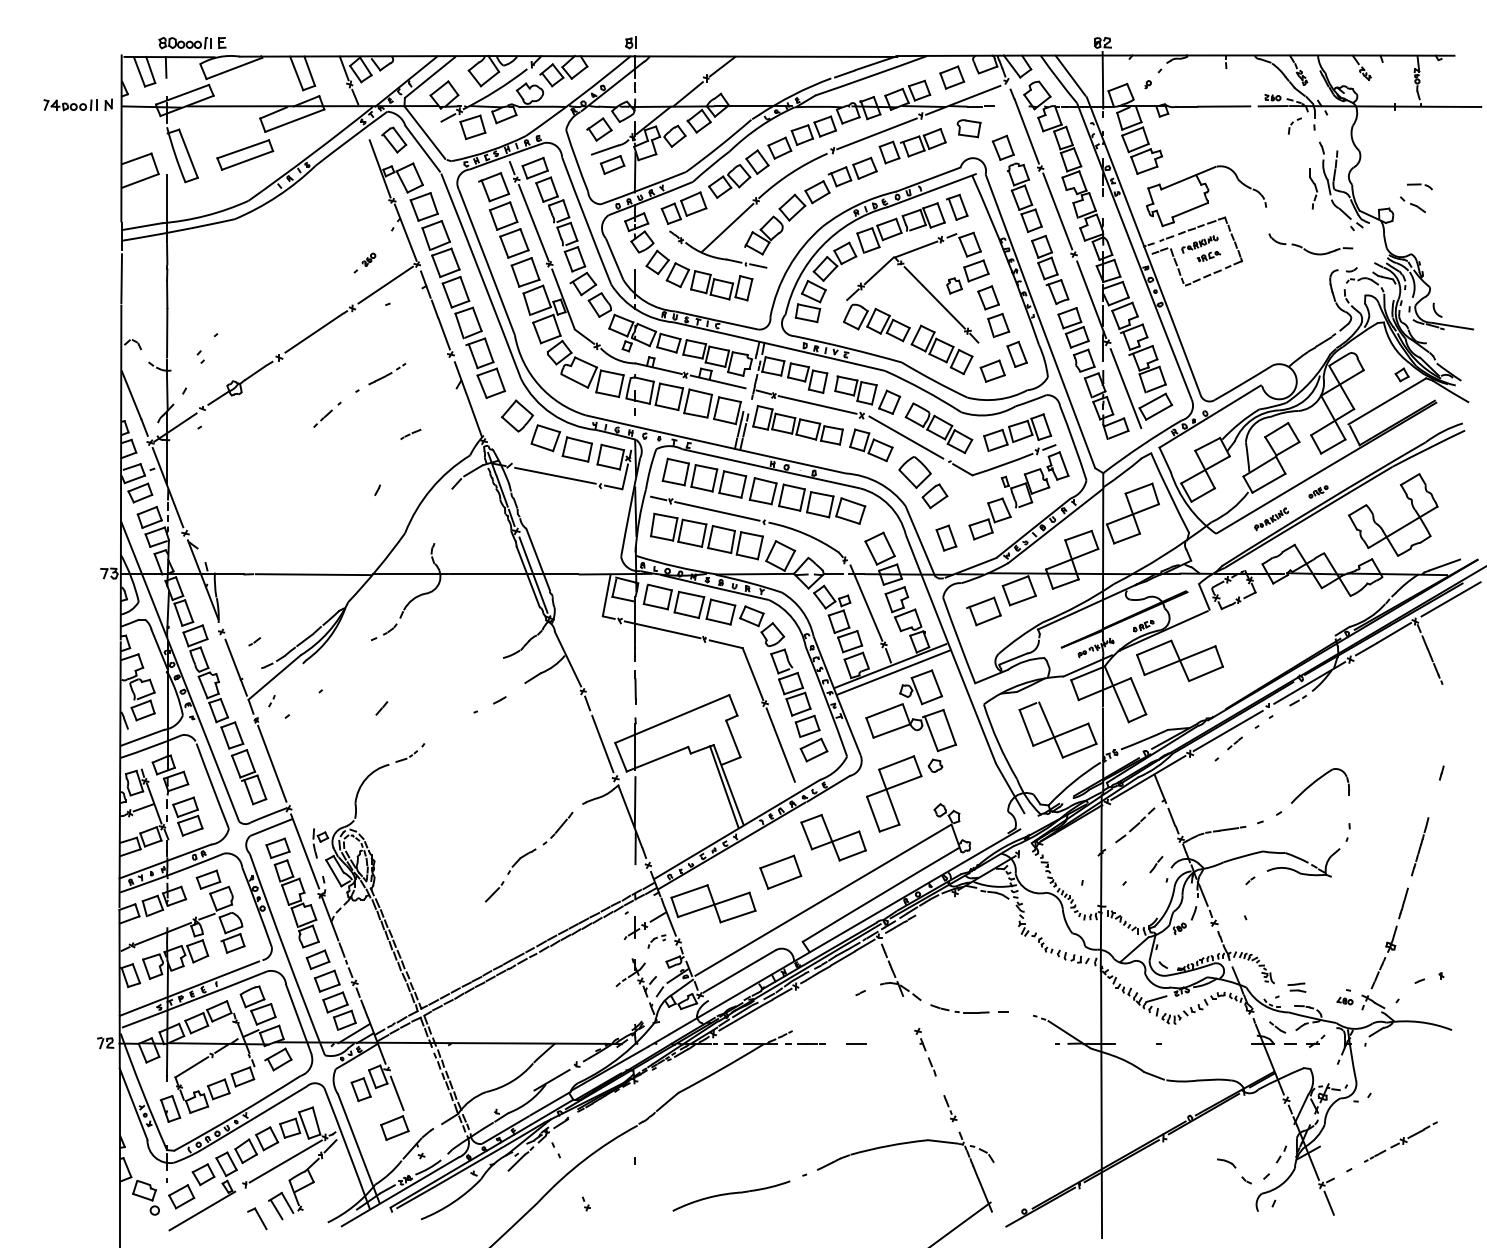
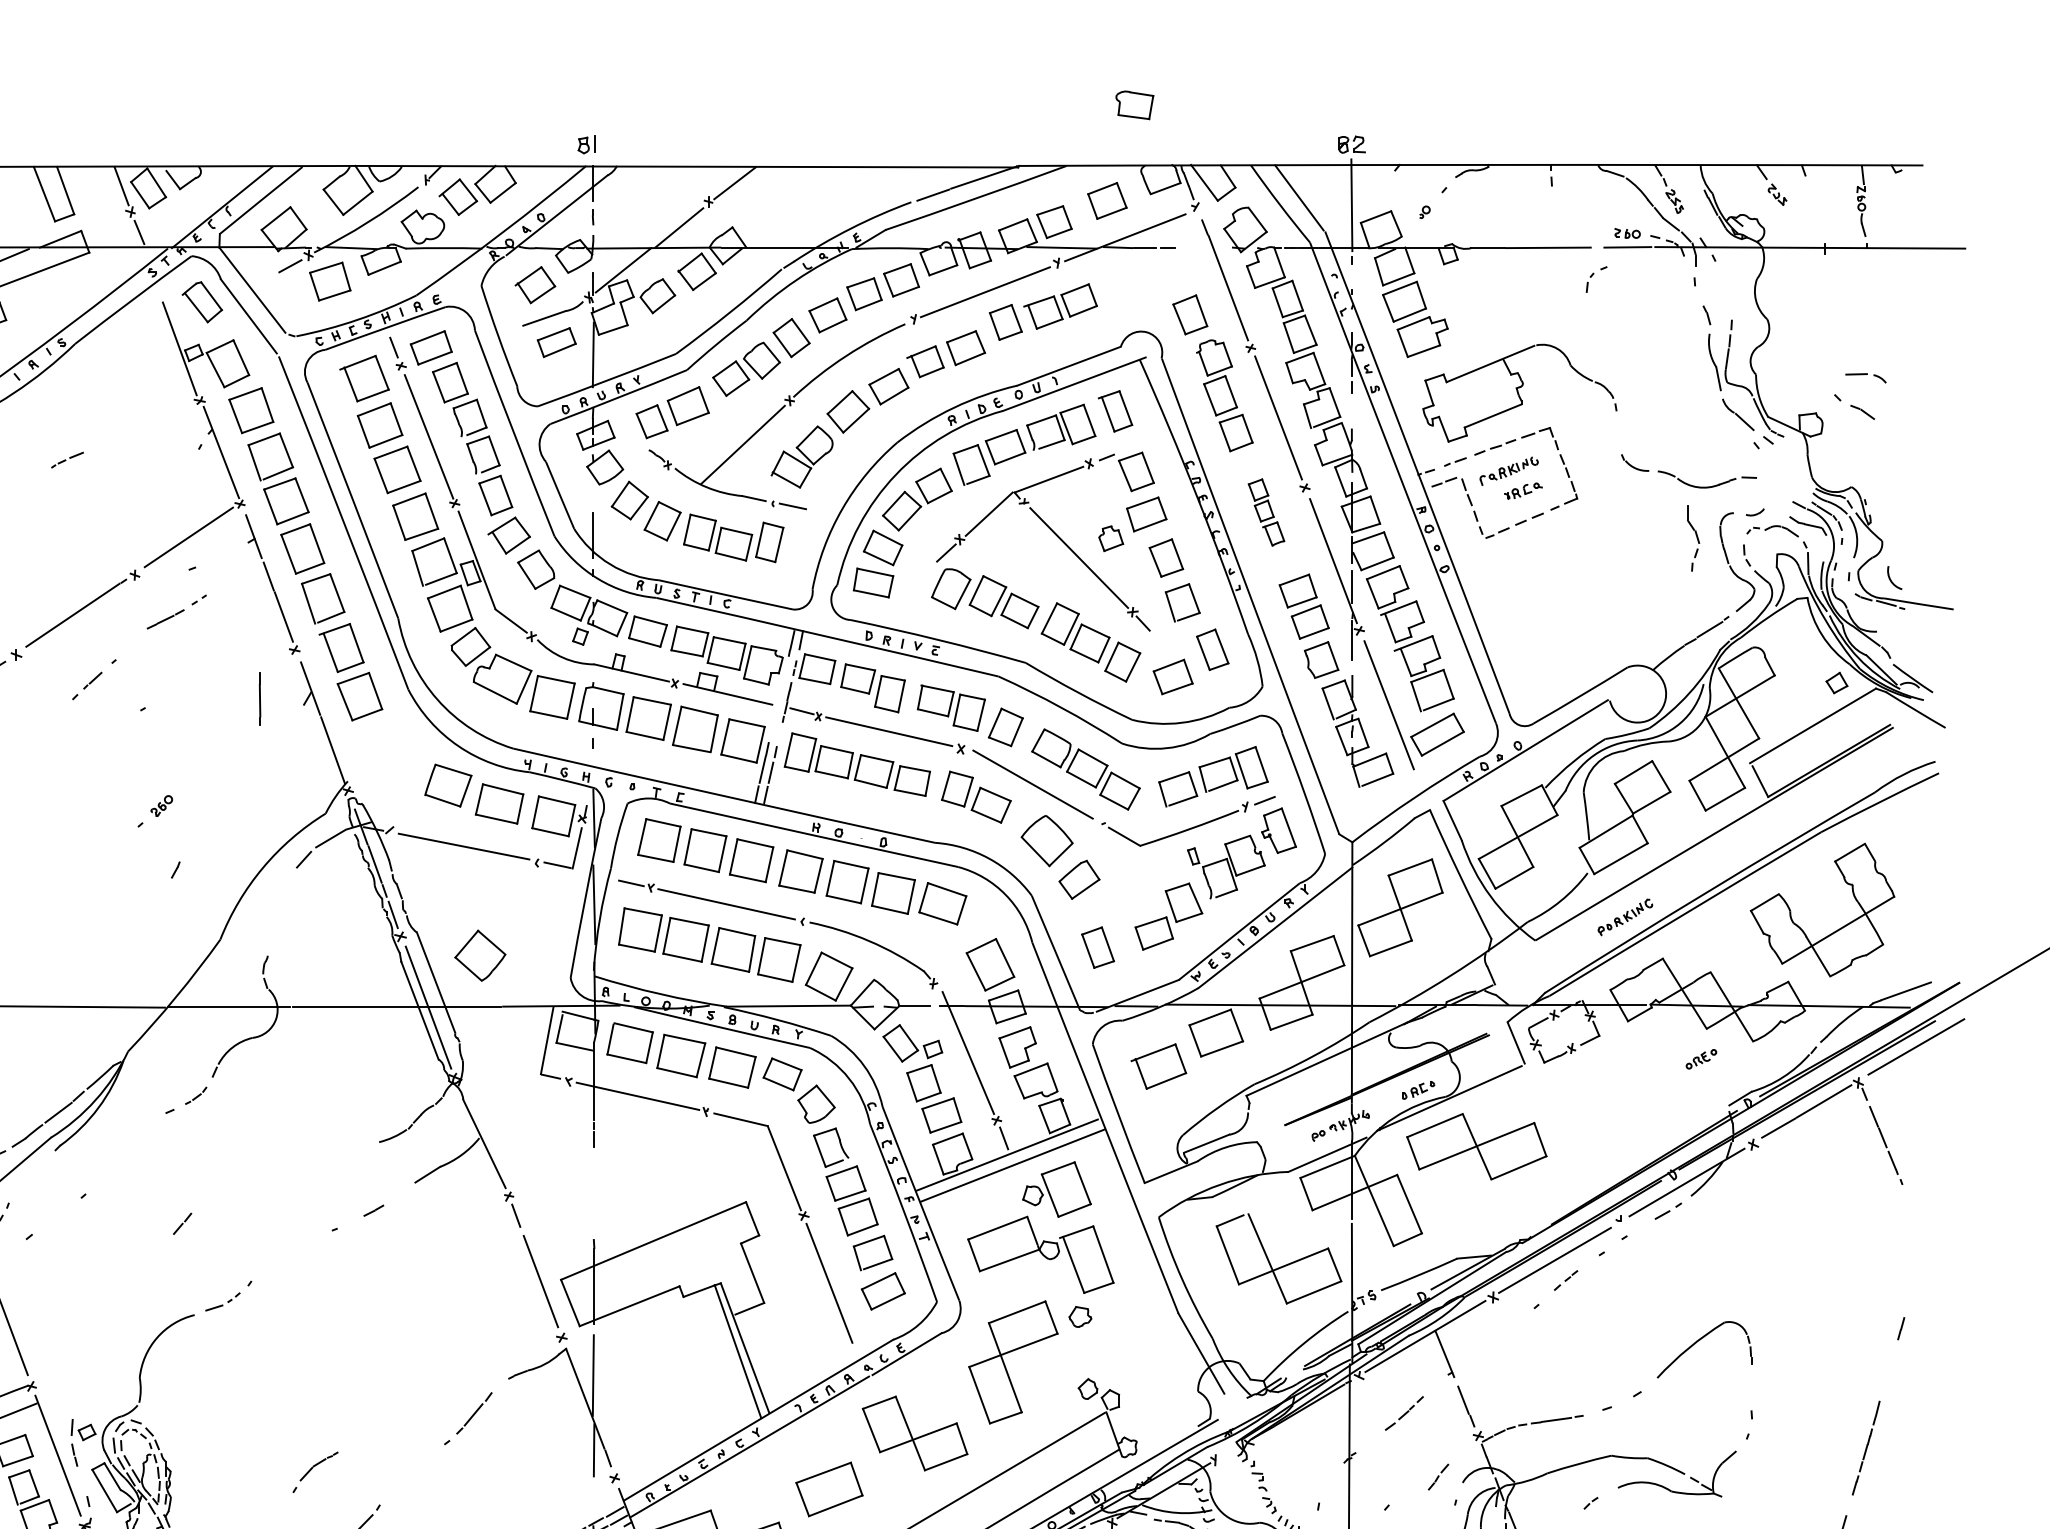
part: (1294, 125) -> (1595, 278), moved
part: (968, 128) -> (1133, 105), moved
part: (1313, 188) -> (1693, 538), moved
part: (364, 262) -> (154, 810), moved
part: (1050, 269) -> (1266, 512), size x0.6
part: (387, 374) -> (177, 612), moved
part: (327, 414) -> (94, 679), moved
part: (517, 415) -> (480, 954), moved
line: (410, 434) -> (66, 460), moved
part: (1318, 491) -> (1701, 1058), moved
line: (635, 687) -> (259, 698), moved
part: (1135, 825) -> (1404, 1413), size x0.6
part: (521, 861) -> (314, 1472), moved

